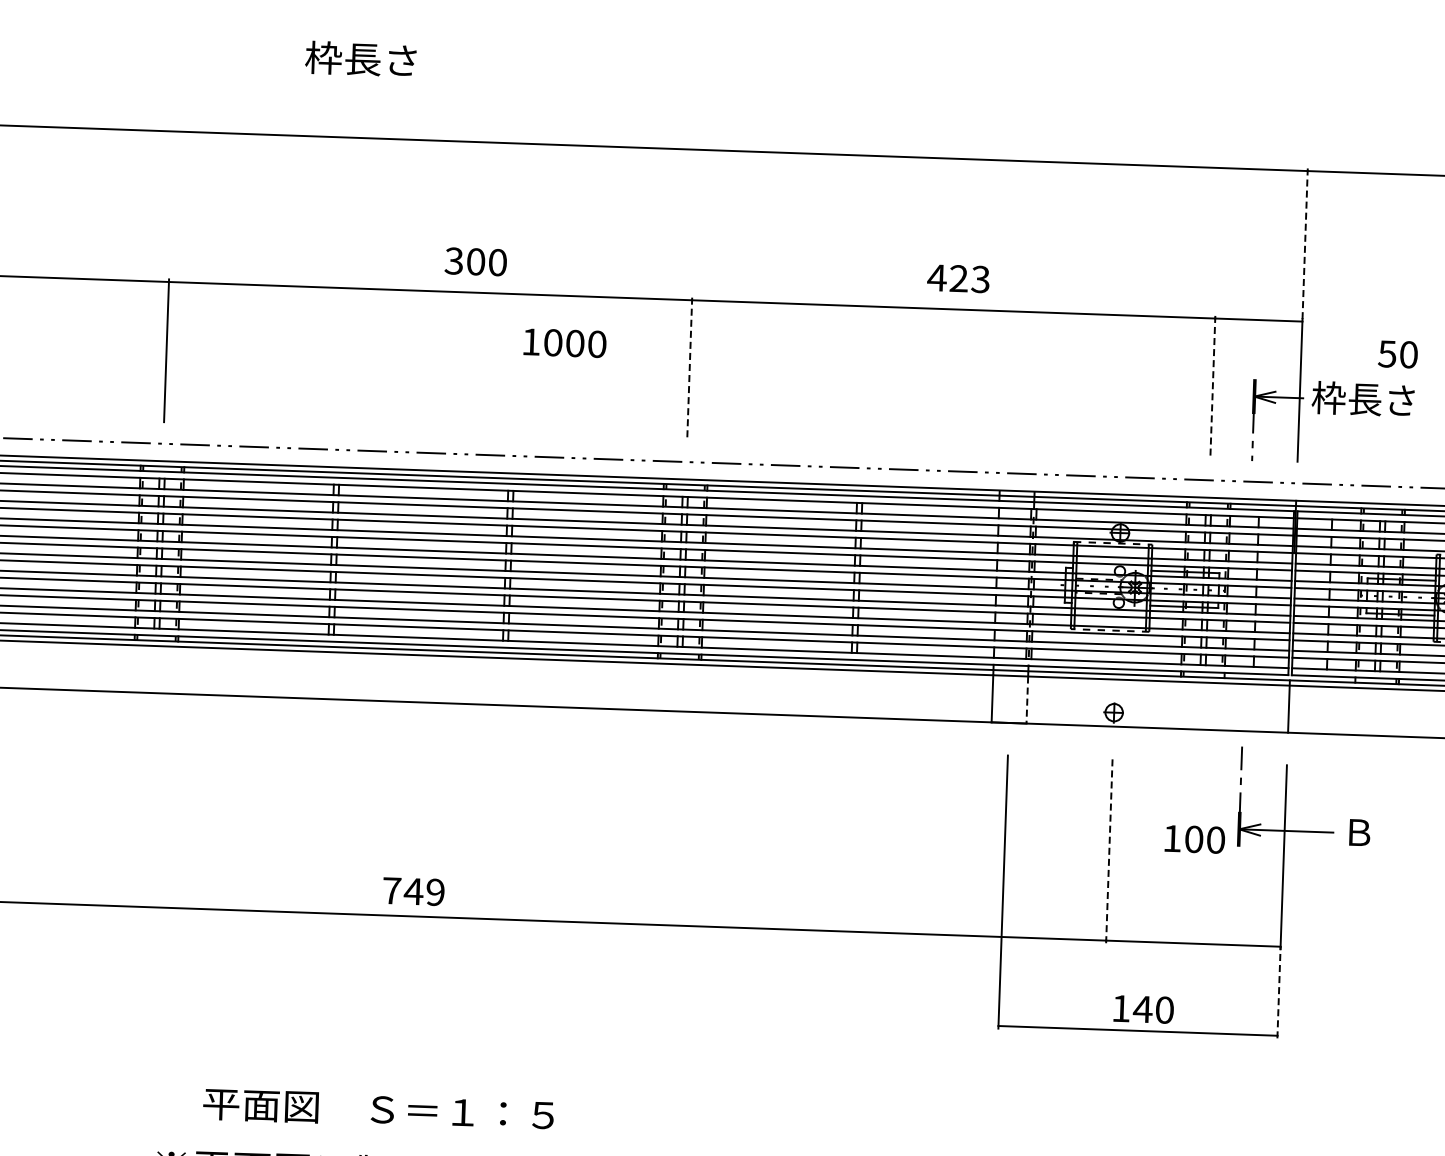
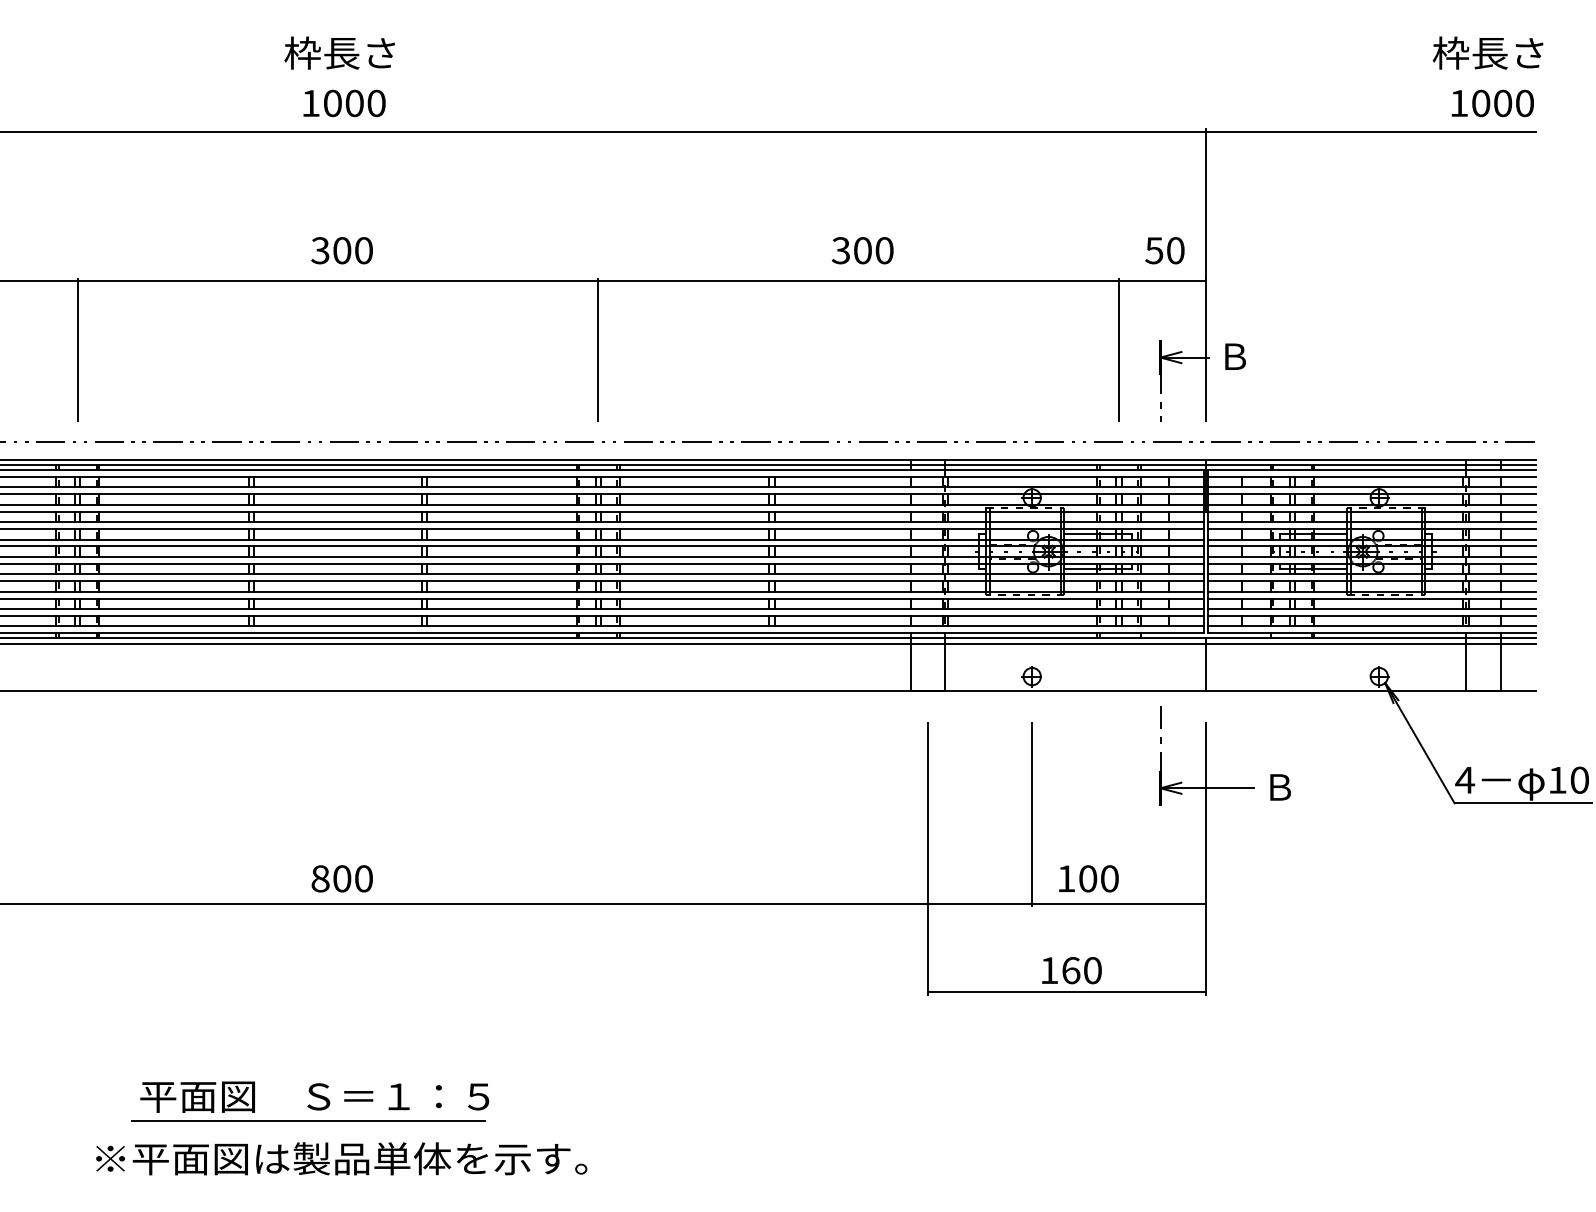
text: (360, 58) -> (339, 52), moved
line: (1304, 245) -> (1205, 205), dashed -> solid
text: (475, 261) -> (341, 250), moved
text: (958, 278) -> (862, 250), 423 -> 300
text: (565, 343) -> (344, 103), moved
text: (1397, 354) -> (1164, 250), moved
line: (689, 369) -> (598, 350), dashed -> solid
line: (1212, 387) -> (1118, 350), dashed -> solid
text: (1362, 398) -> (1268, 355), 枠長さ -> Ｂ
line: (1027, 700) -> (945, 667), dashed -> solid
text: (1194, 839) -> (1088, 878), moved
line: (1109, 851) -> (1032, 814), dashed -> solid
text: (413, 891) -> (341, 878), 749 -> 800
line: (1278, 992) -> (1205, 949), dashed -> solid
text: (1142, 1009) -> (1070, 970), 140 -> 160
line: (371, 1133) -> (308, 1120), added

